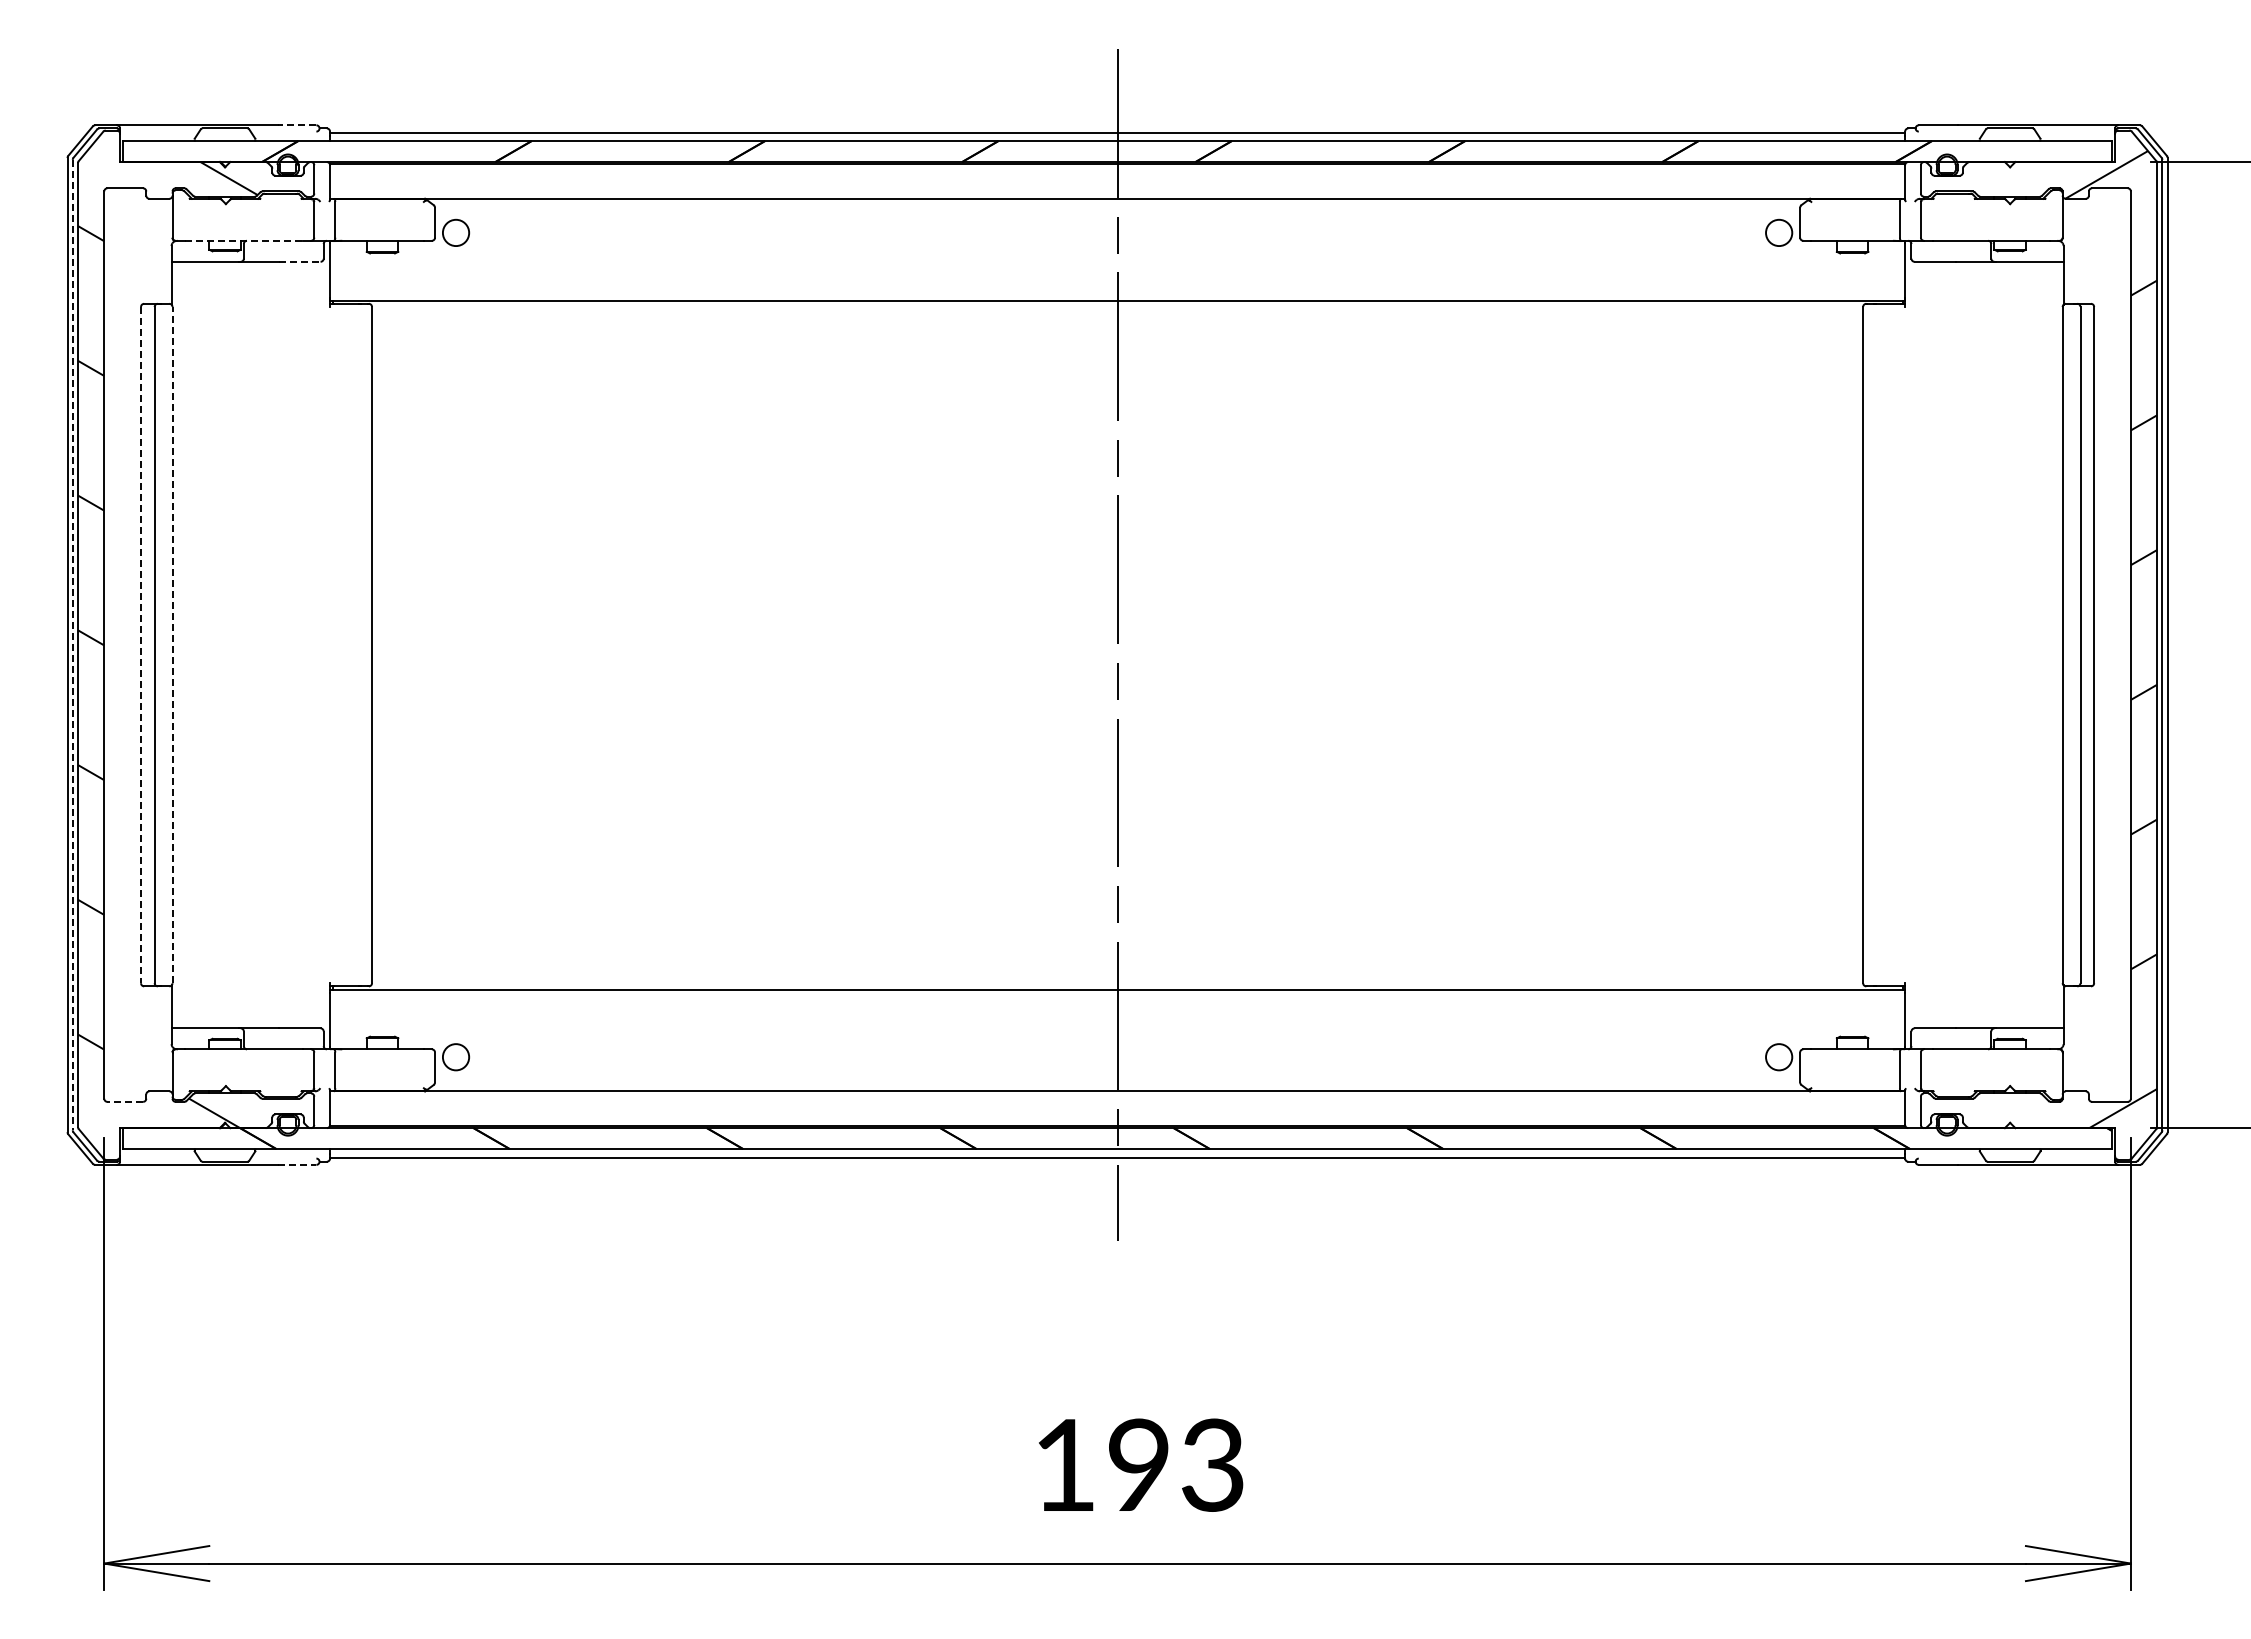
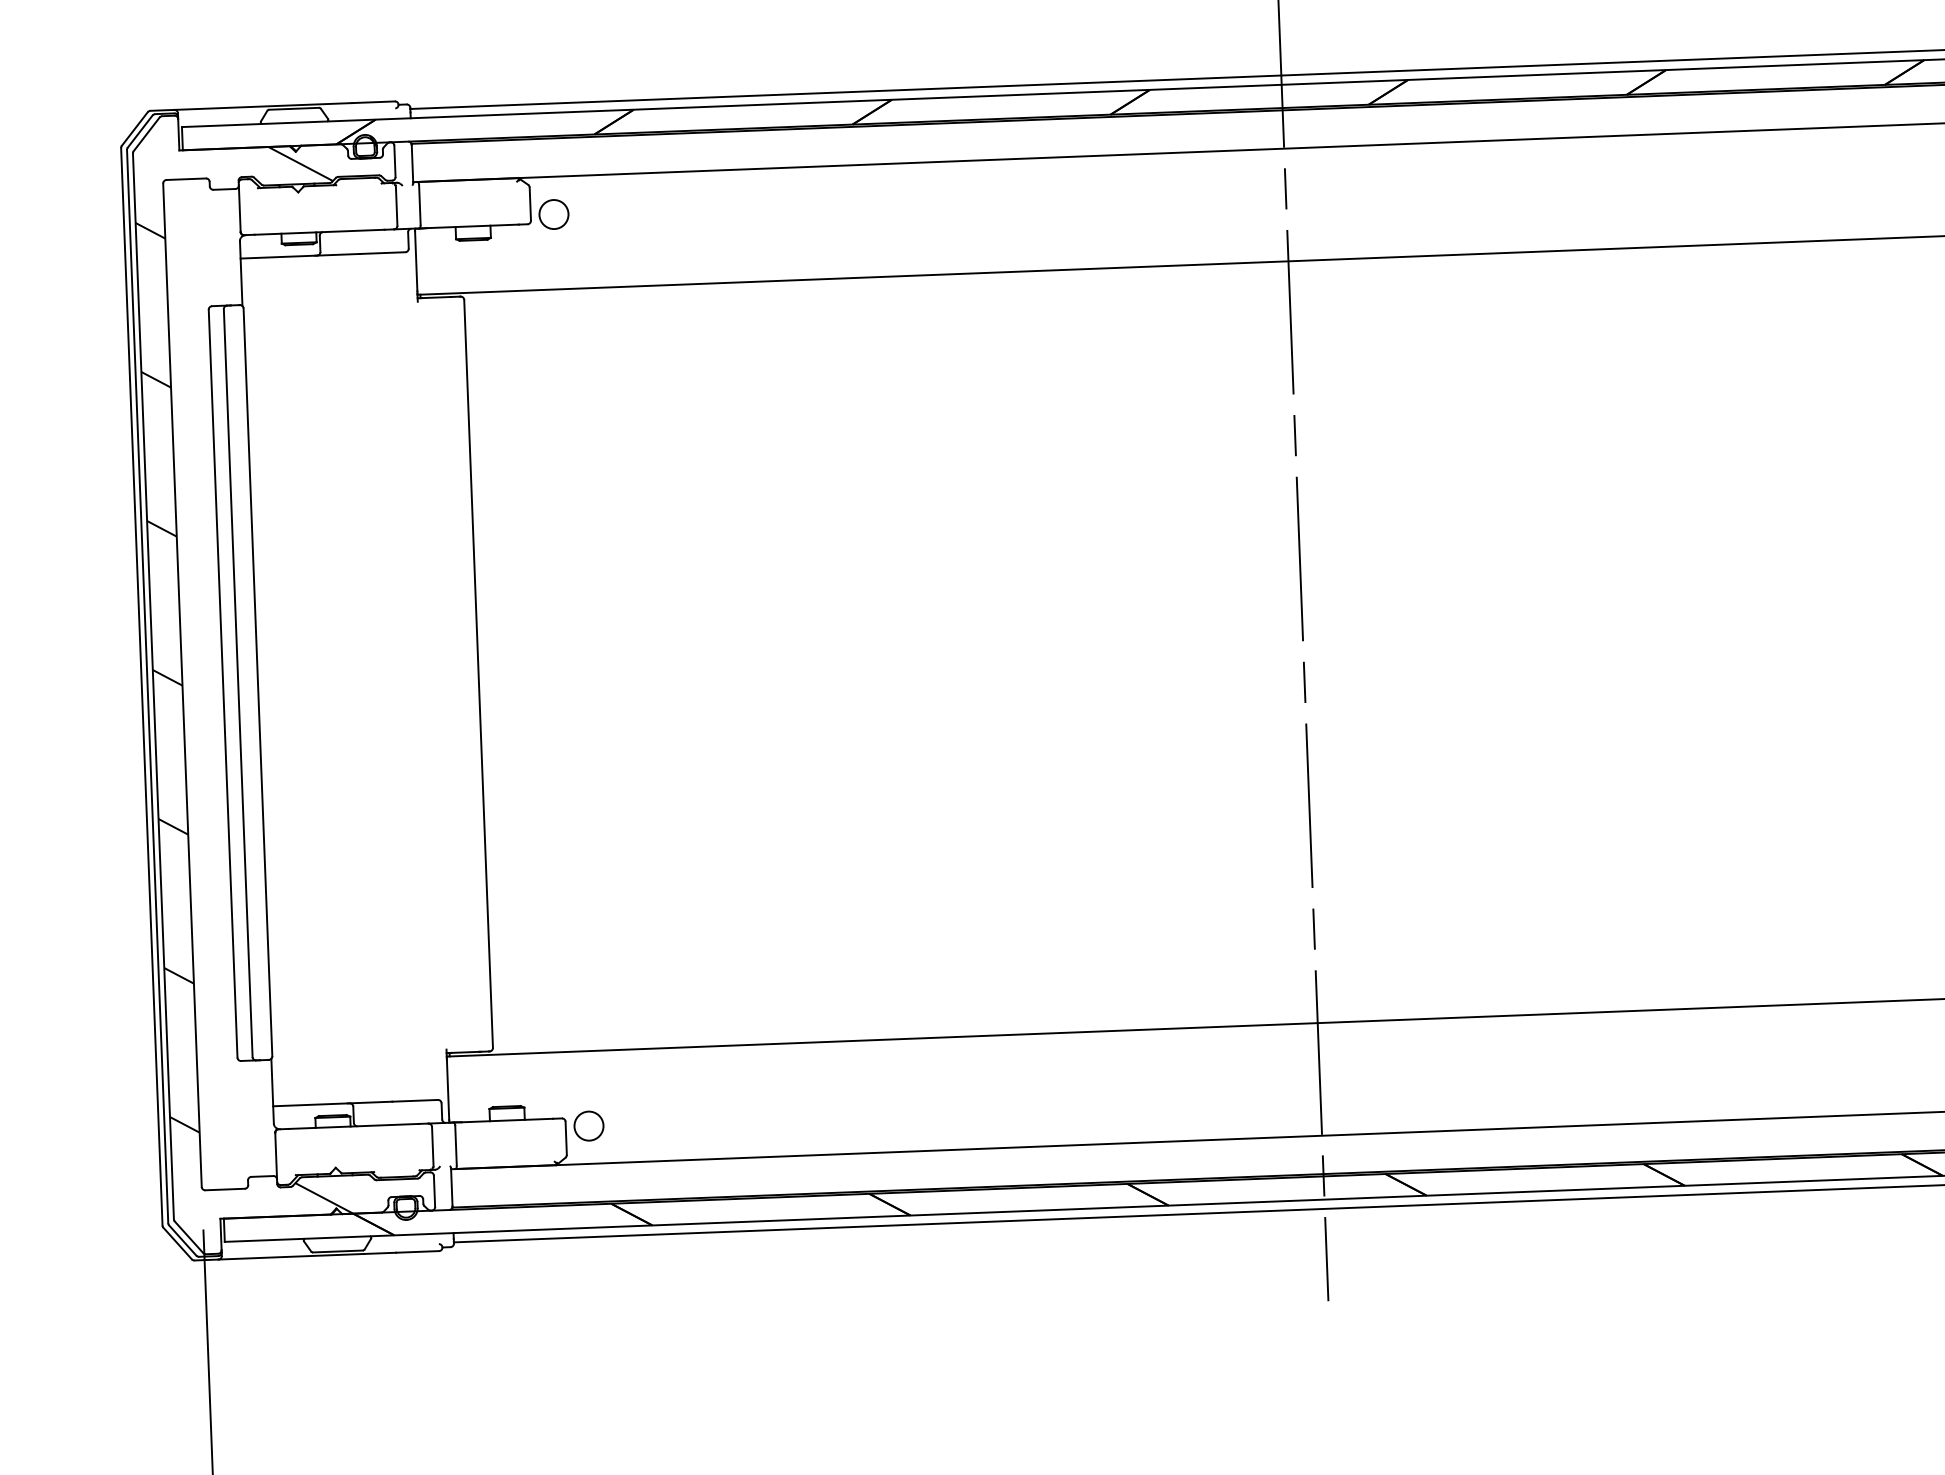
line: (296, 125) -> (372, 102), dashed -> solid
line: (243, 240) -> (319, 231), dashed -> solid
line: (299, 261) -> (382, 252), dashed -> solid
line: (172, 644) -> (257, 681), dashed -> solid
line: (72, 645) -> (147, 687), dashed -> solid
line: (141, 645) -> (223, 684), dashed -> solid
line: (125, 1101) -> (225, 1189), dashed -> solid
line: (297, 1164) -> (418, 1251), dashed -> solid

